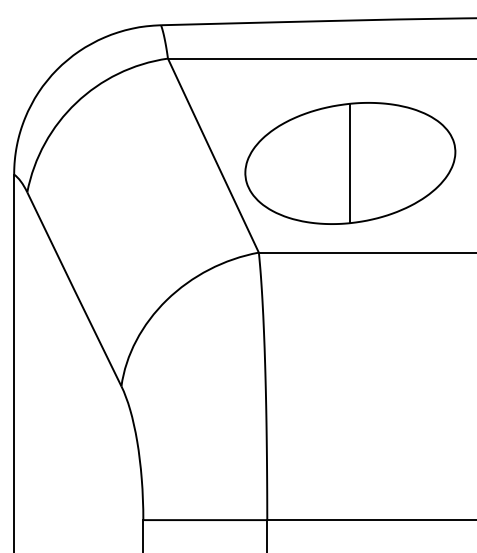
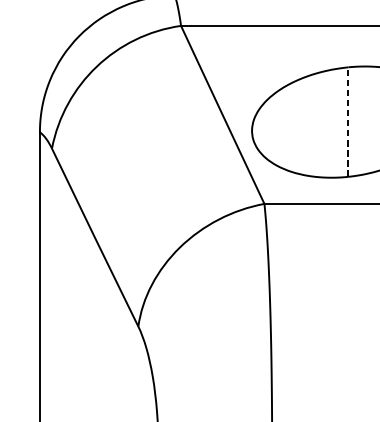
line: (350, 163) -> (348, 122), solid -> dashed

